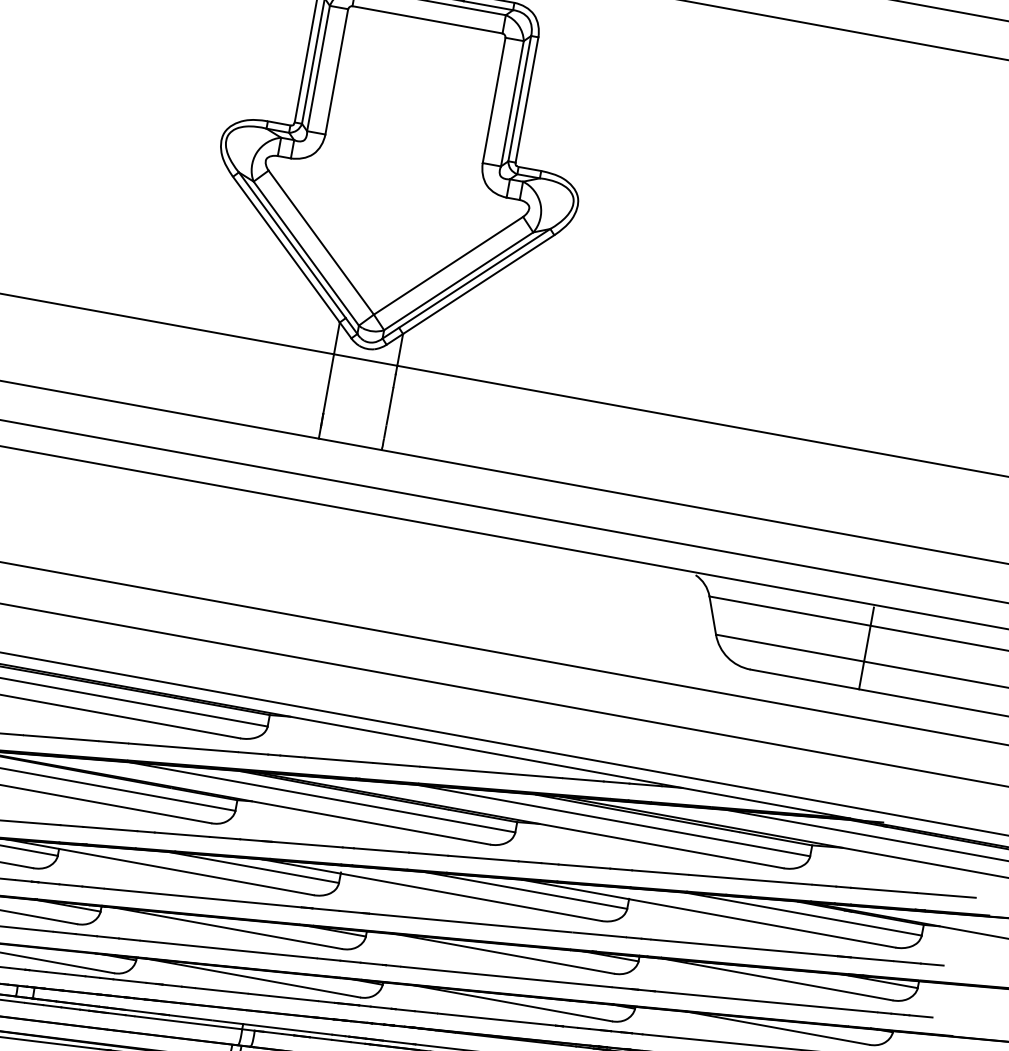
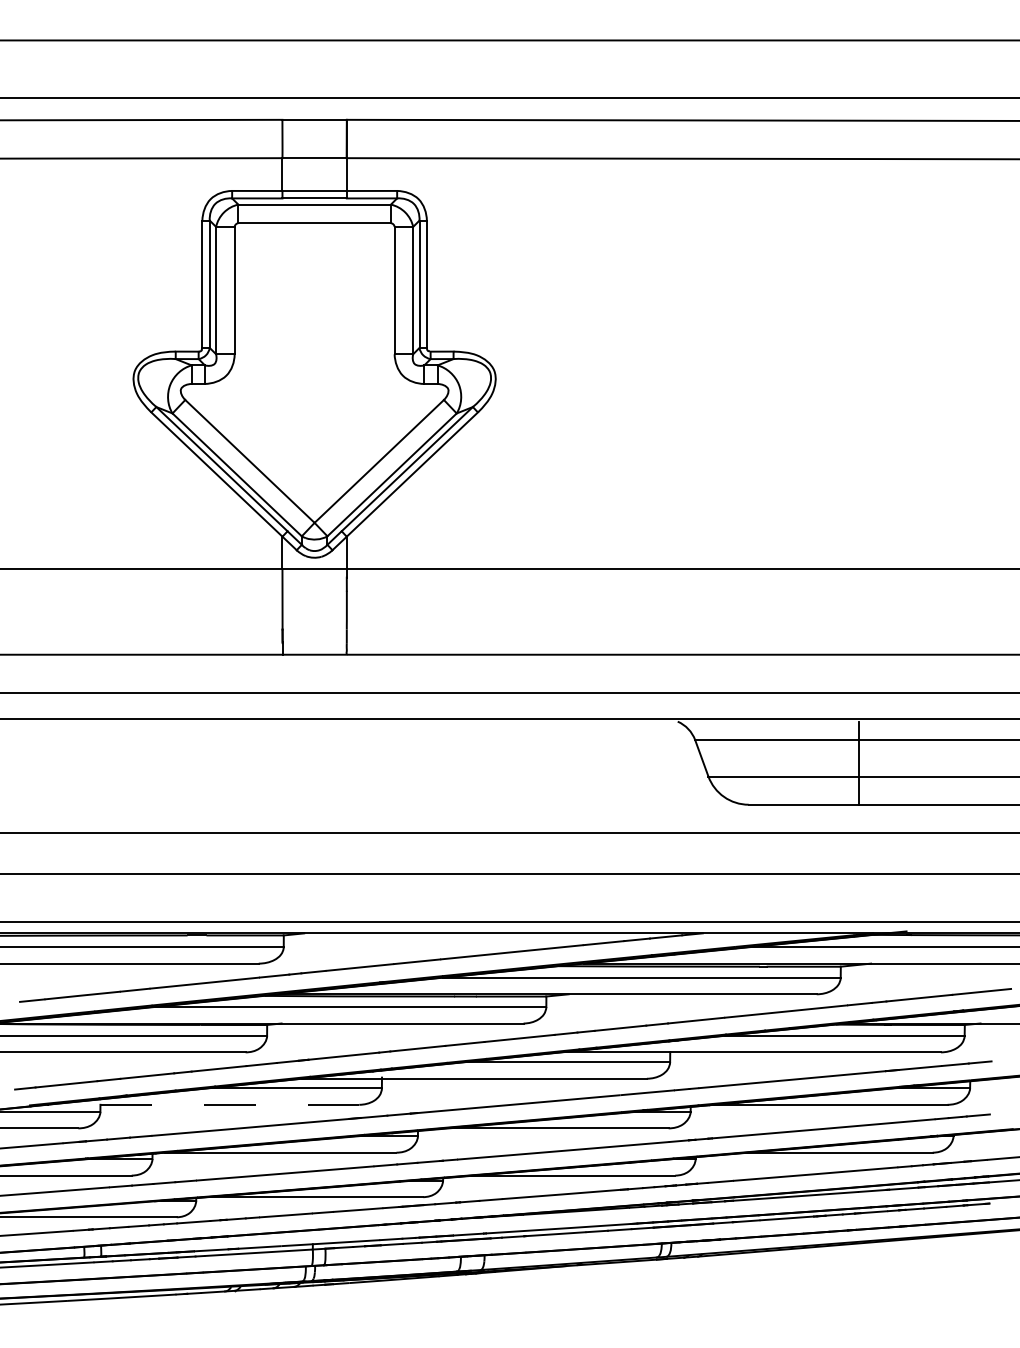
line: (159, 866) -> (202, 1104), solid -> dashed

